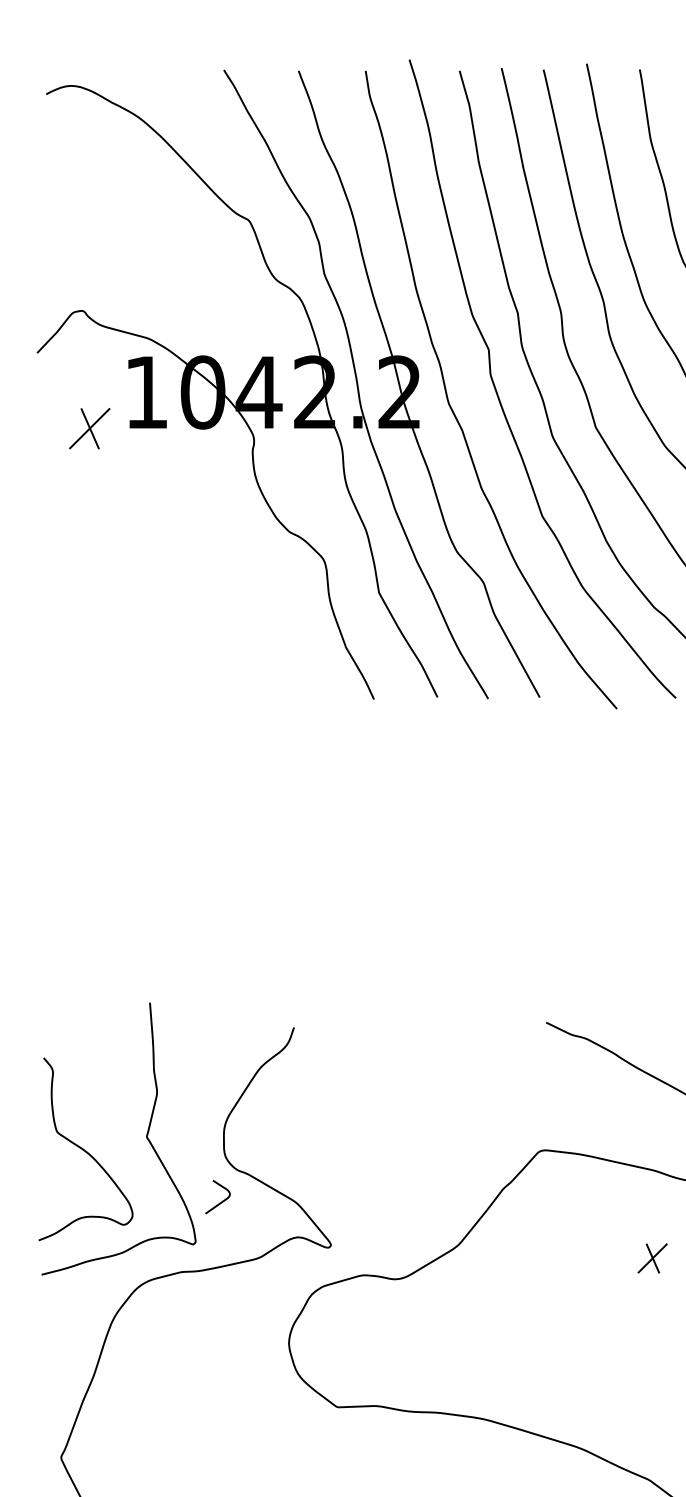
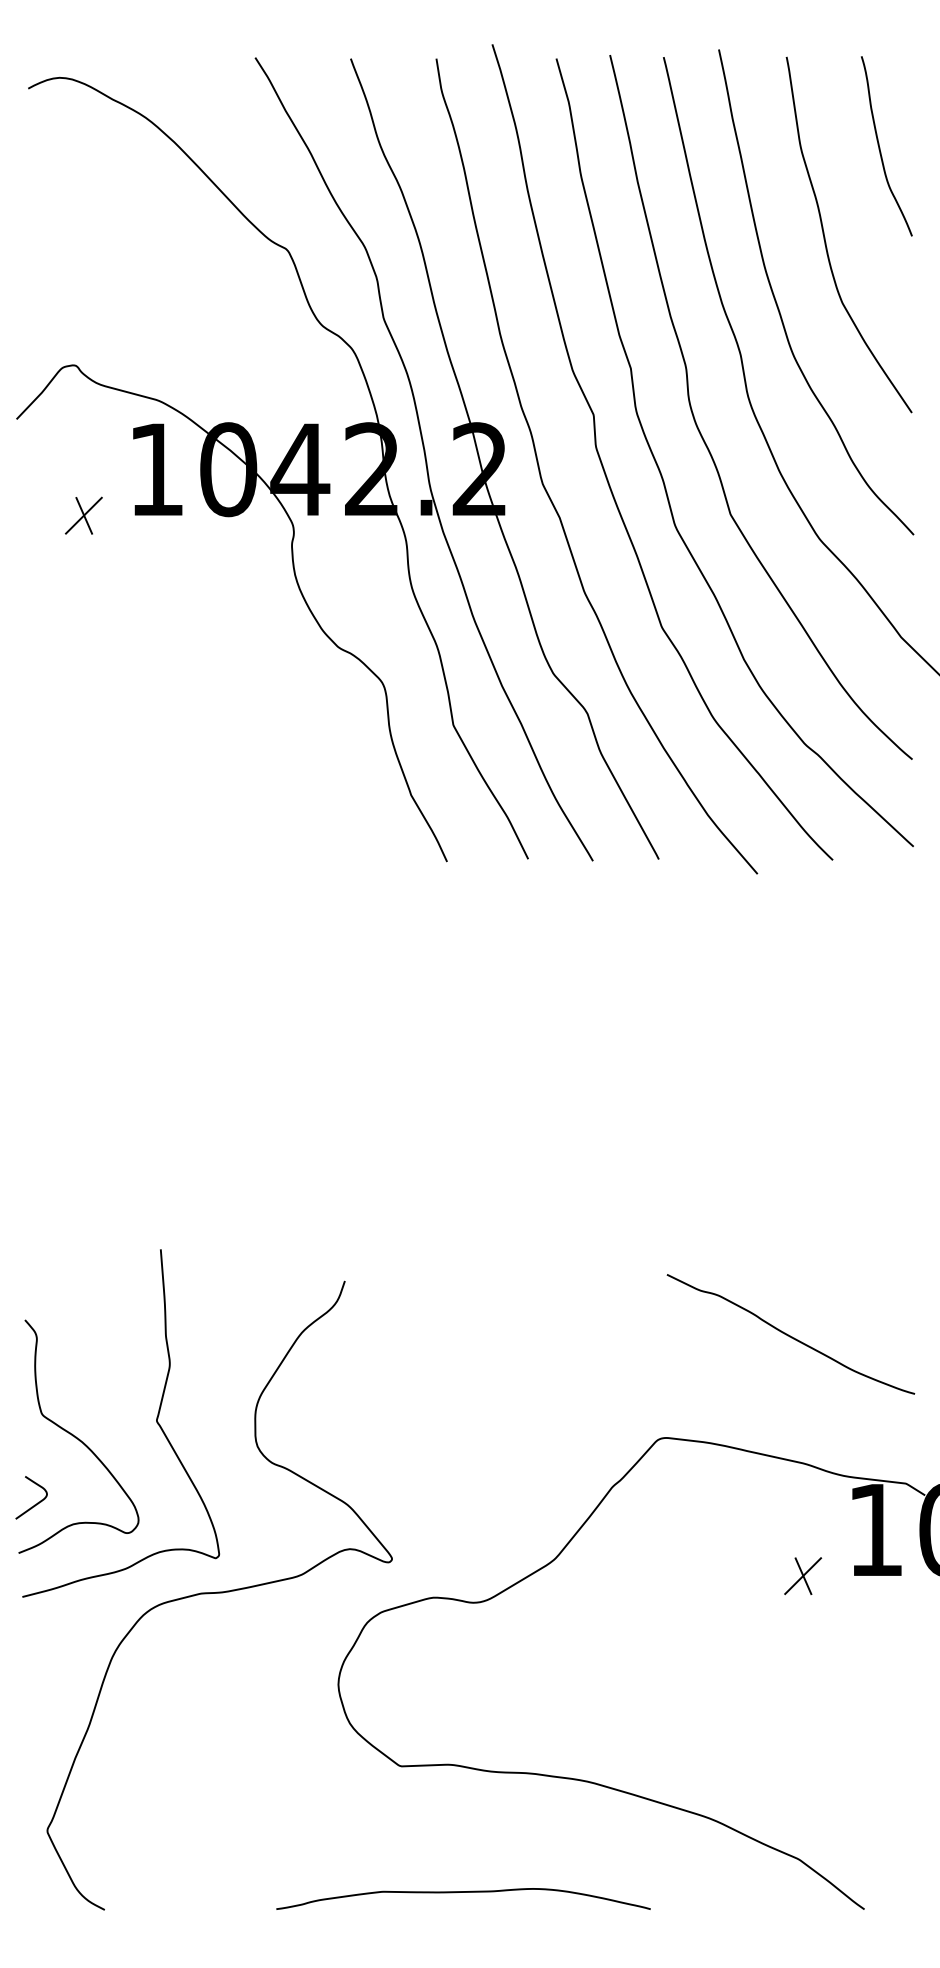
part: (89, 428) -> (83, 515), size x0.71
curve: (220, 1202) -> (34, 1504), moved

